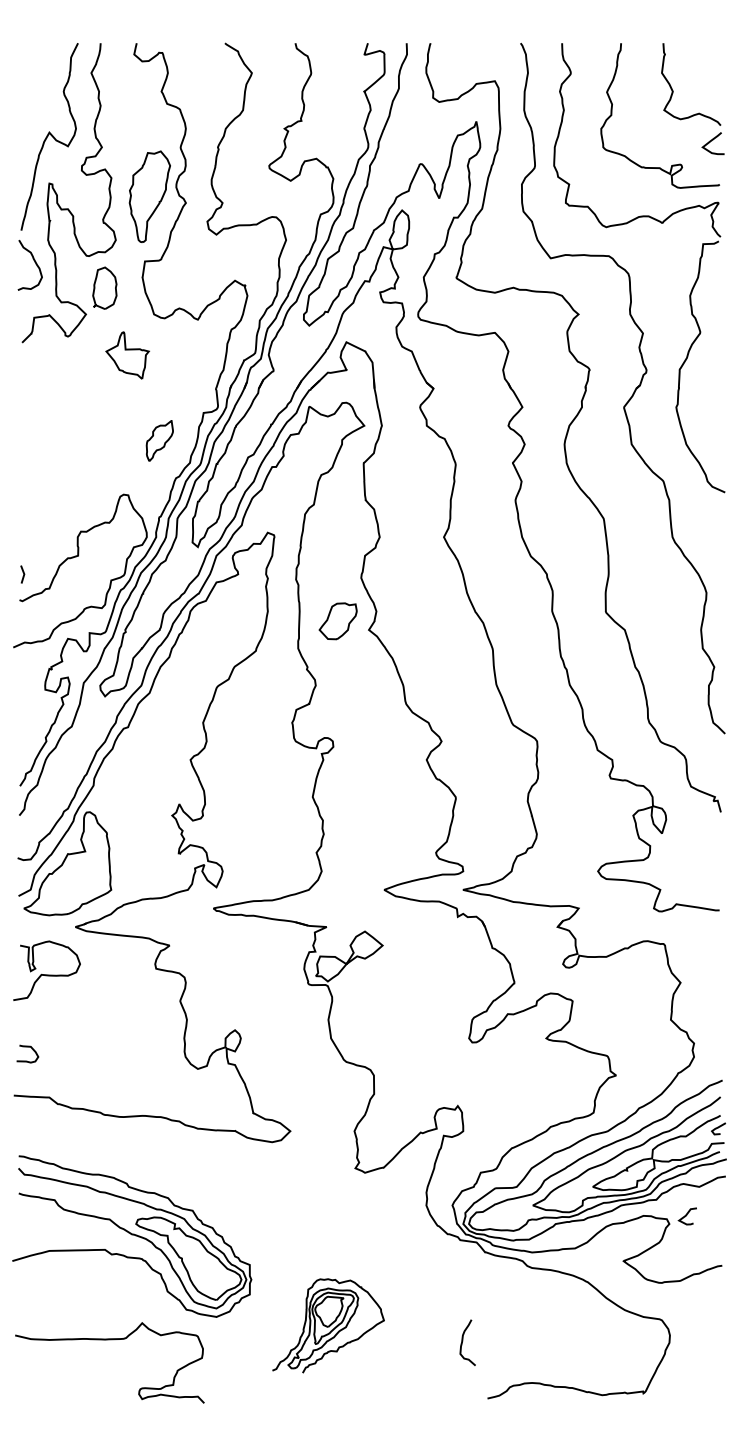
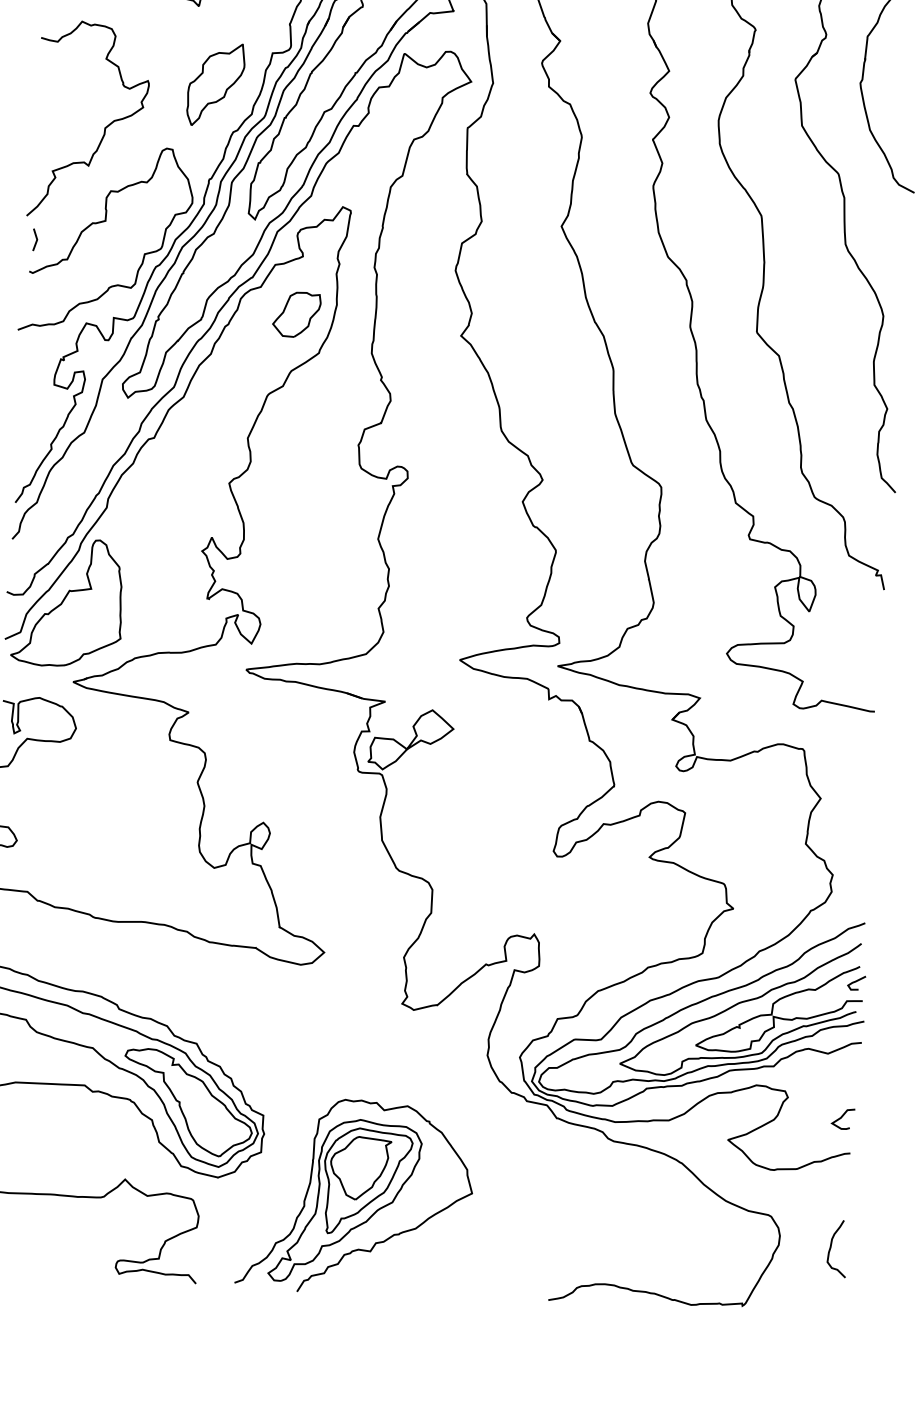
part: (159, 440) -> (215, 84), size x1.67
curve: (72, 480) -> (104, 126), added
part: (337, 621) -> (295, 314), moved
curve: (686, 1216) -> (841, 1118), moved
part: (328, 1325) -> (356, 1196), size x1.67
curve: (463, 1341) -> (832, 1246), moved

